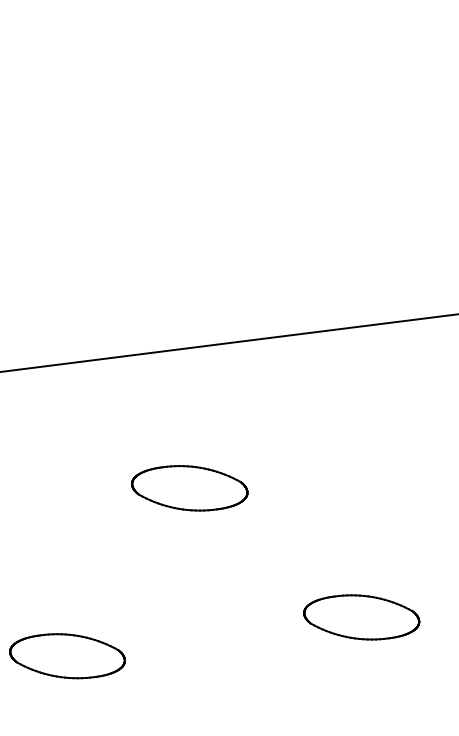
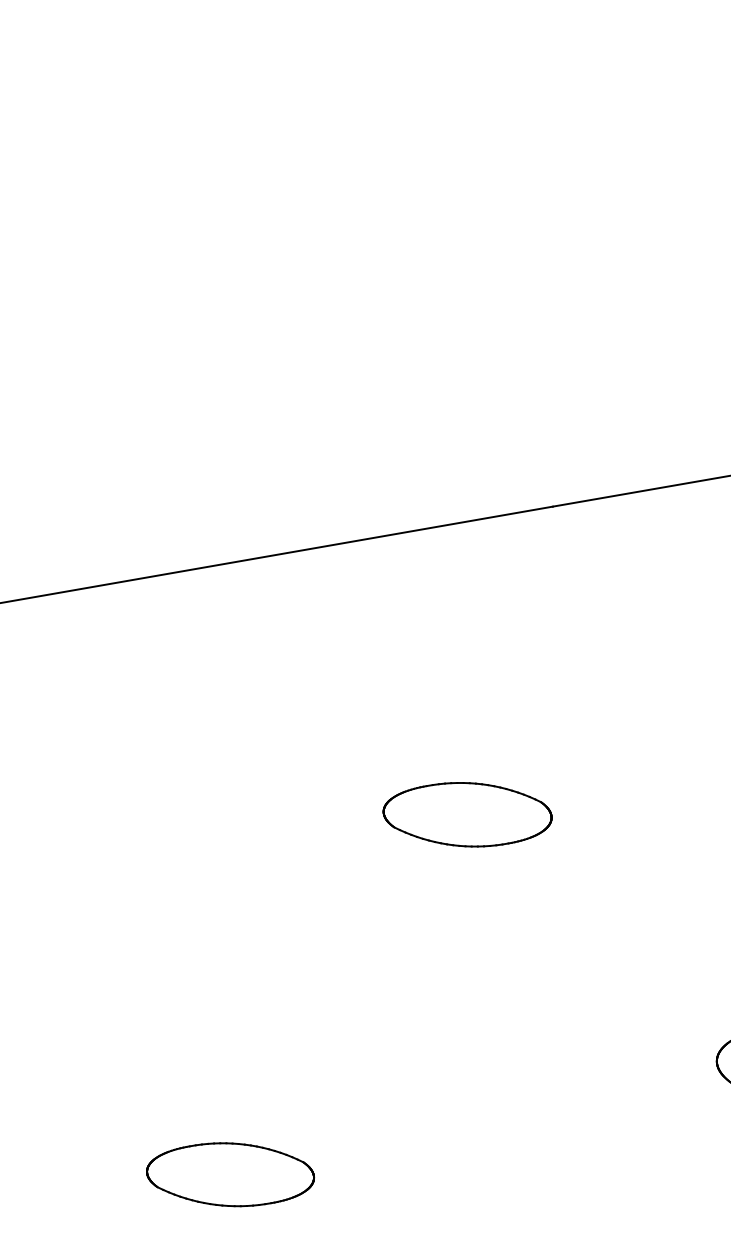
part: (189, 488) -> (466, 815), size x0.7
part: (67, 656) -> (230, 1175), size x0.7

